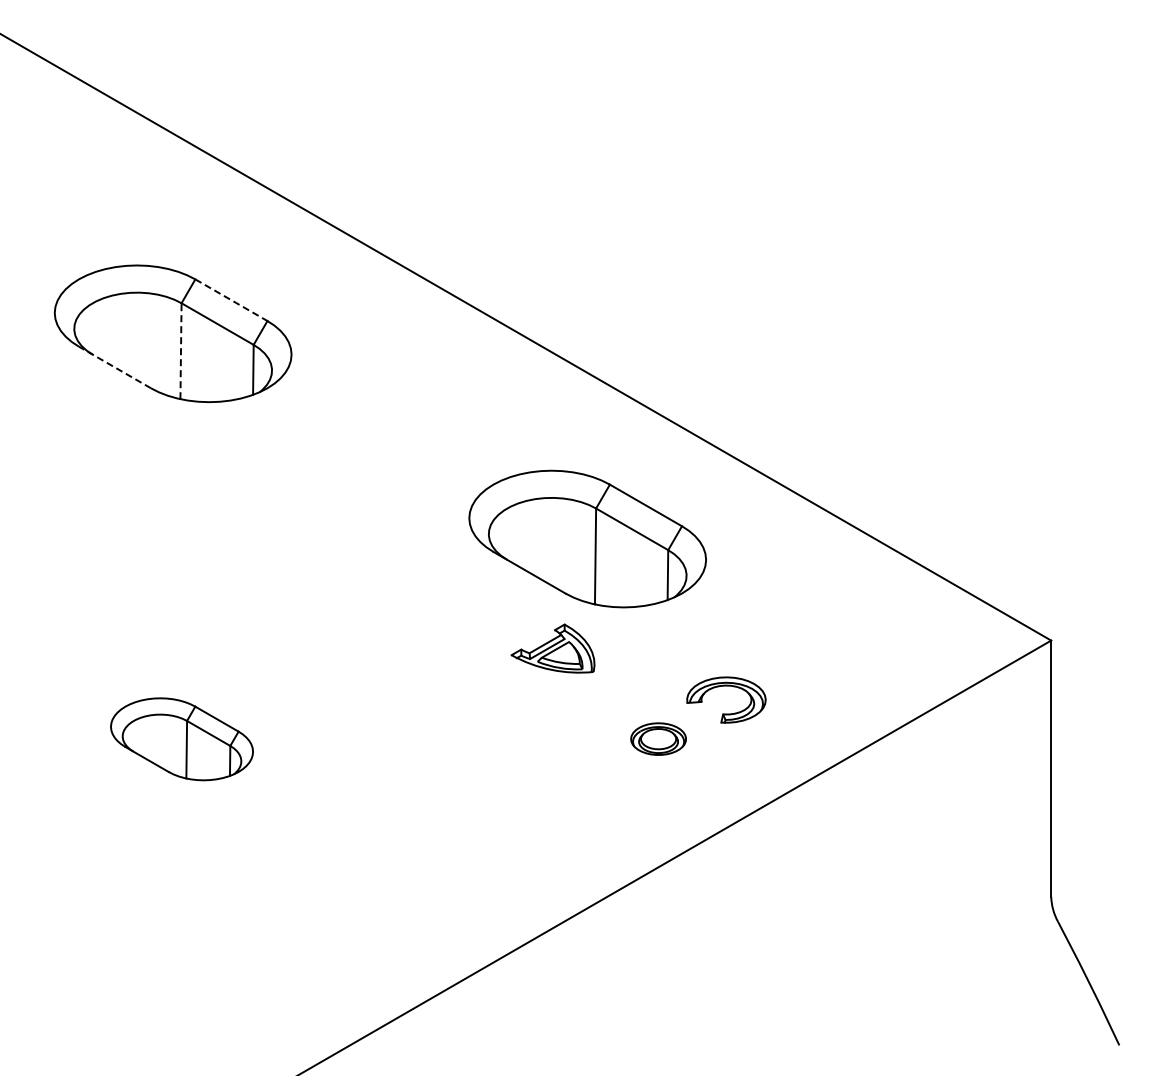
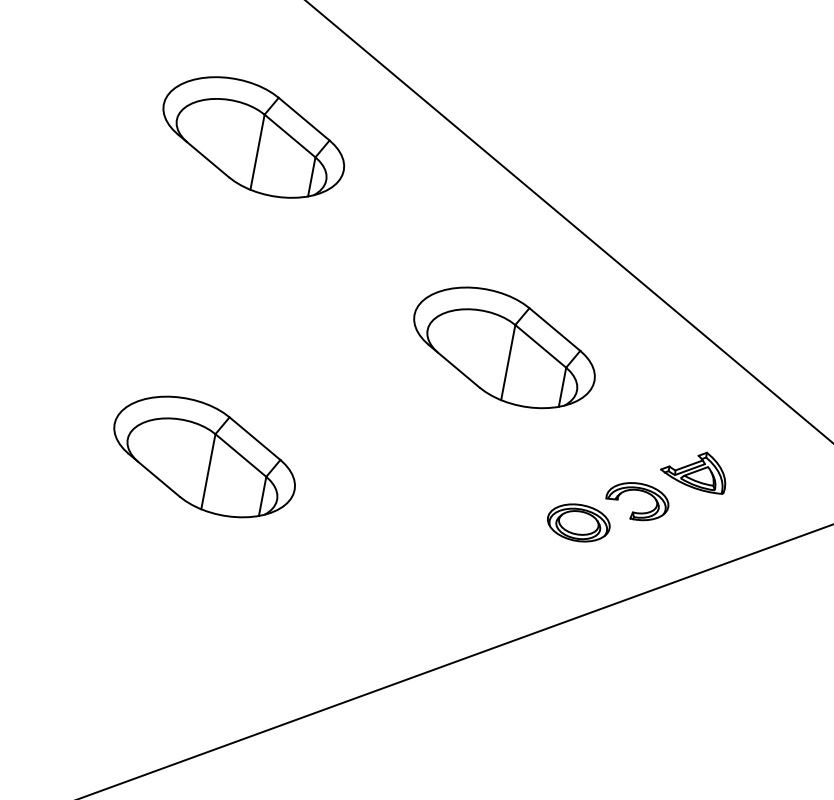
line: (231, 300) -> (304, 119), dashed -> solid
line: (181, 351) -> (257, 152), dashed -> solid
line: (114, 367) -> (203, 155), dashed -> solid
part: (587, 538) -> (504, 347), moved
part: (552, 648) -> (694, 469), moved
part: (658, 738) -> (578, 522), size x1.43
part: (181, 739) -> (204, 457), size x1.67

